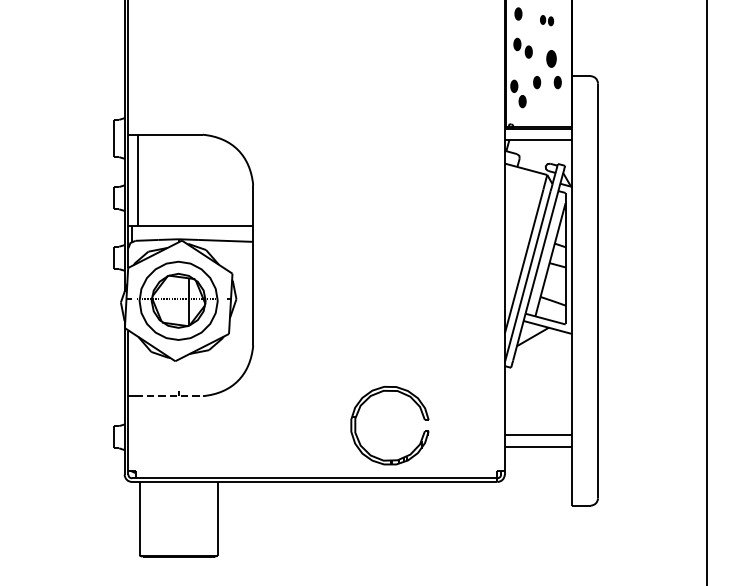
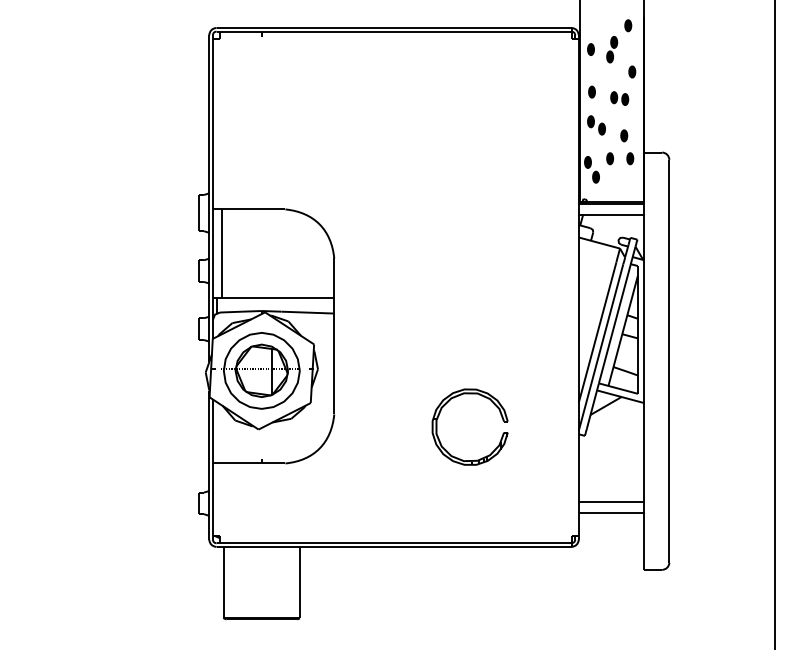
part: (546, 20) -> (619, 98), size x1.43
part: (551, 58) -> (624, 135), size x0.71
part: (378, 394) -> (459, 396), moved
line: (169, 396) -> (252, 463), dashed -> solid

